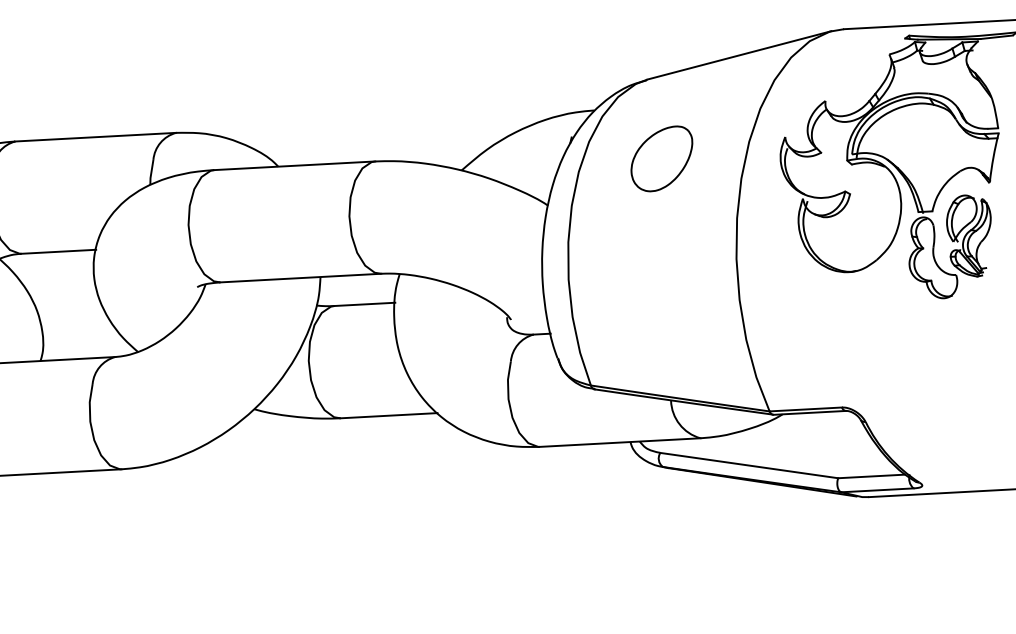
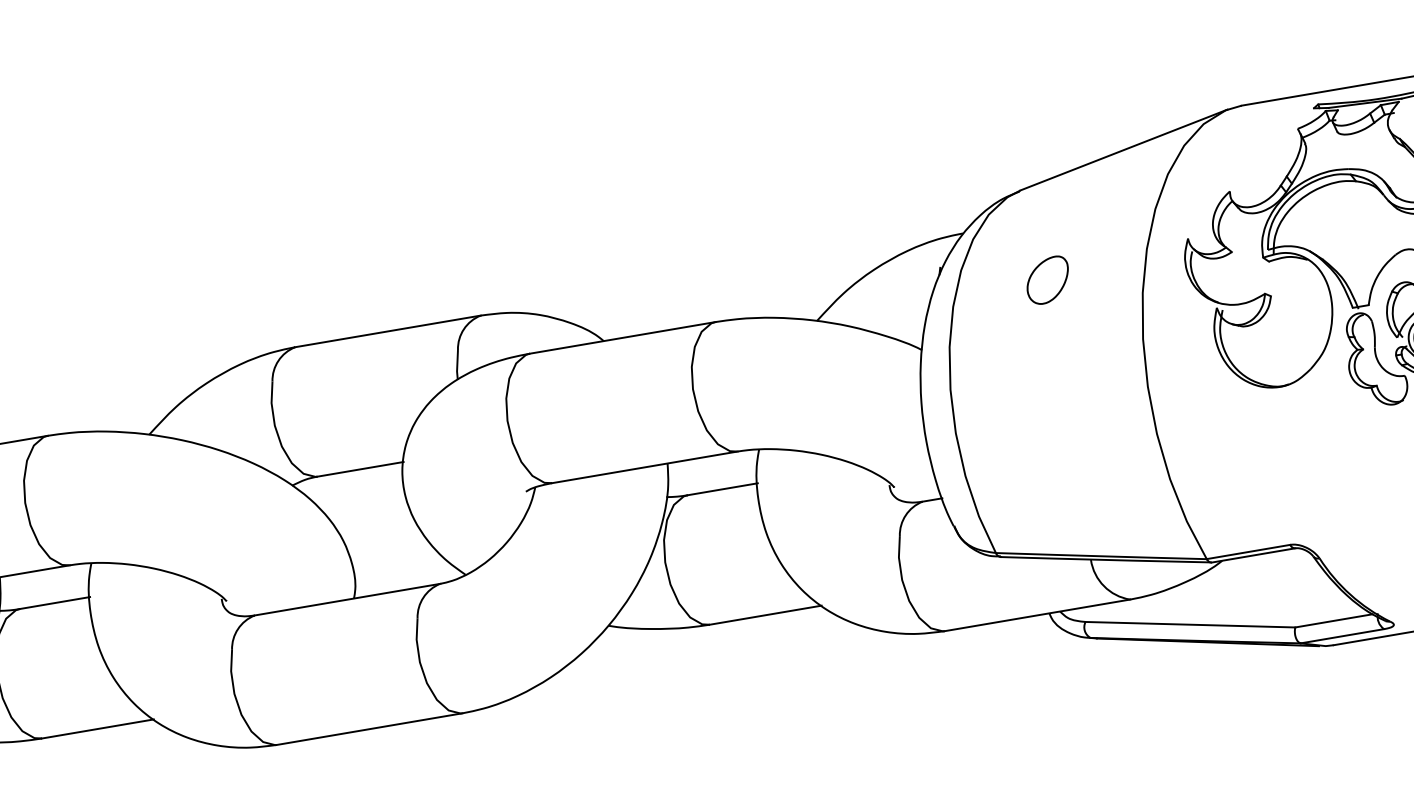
part: (661, 157) -> (1047, 279), size x0.6

